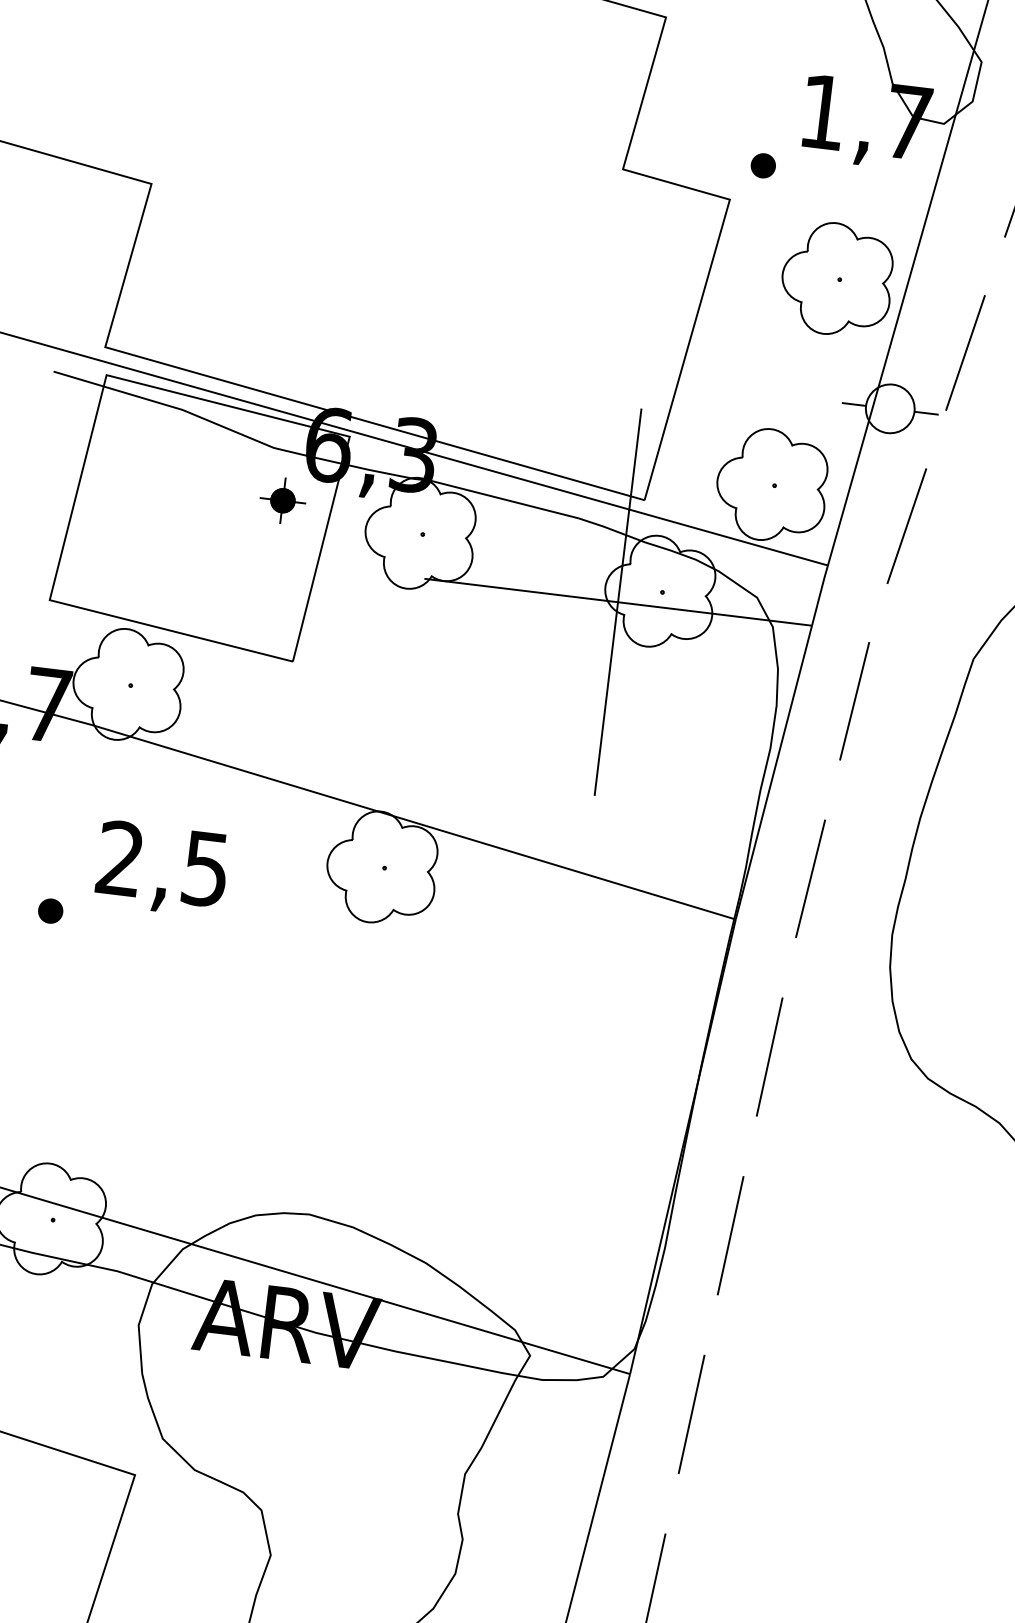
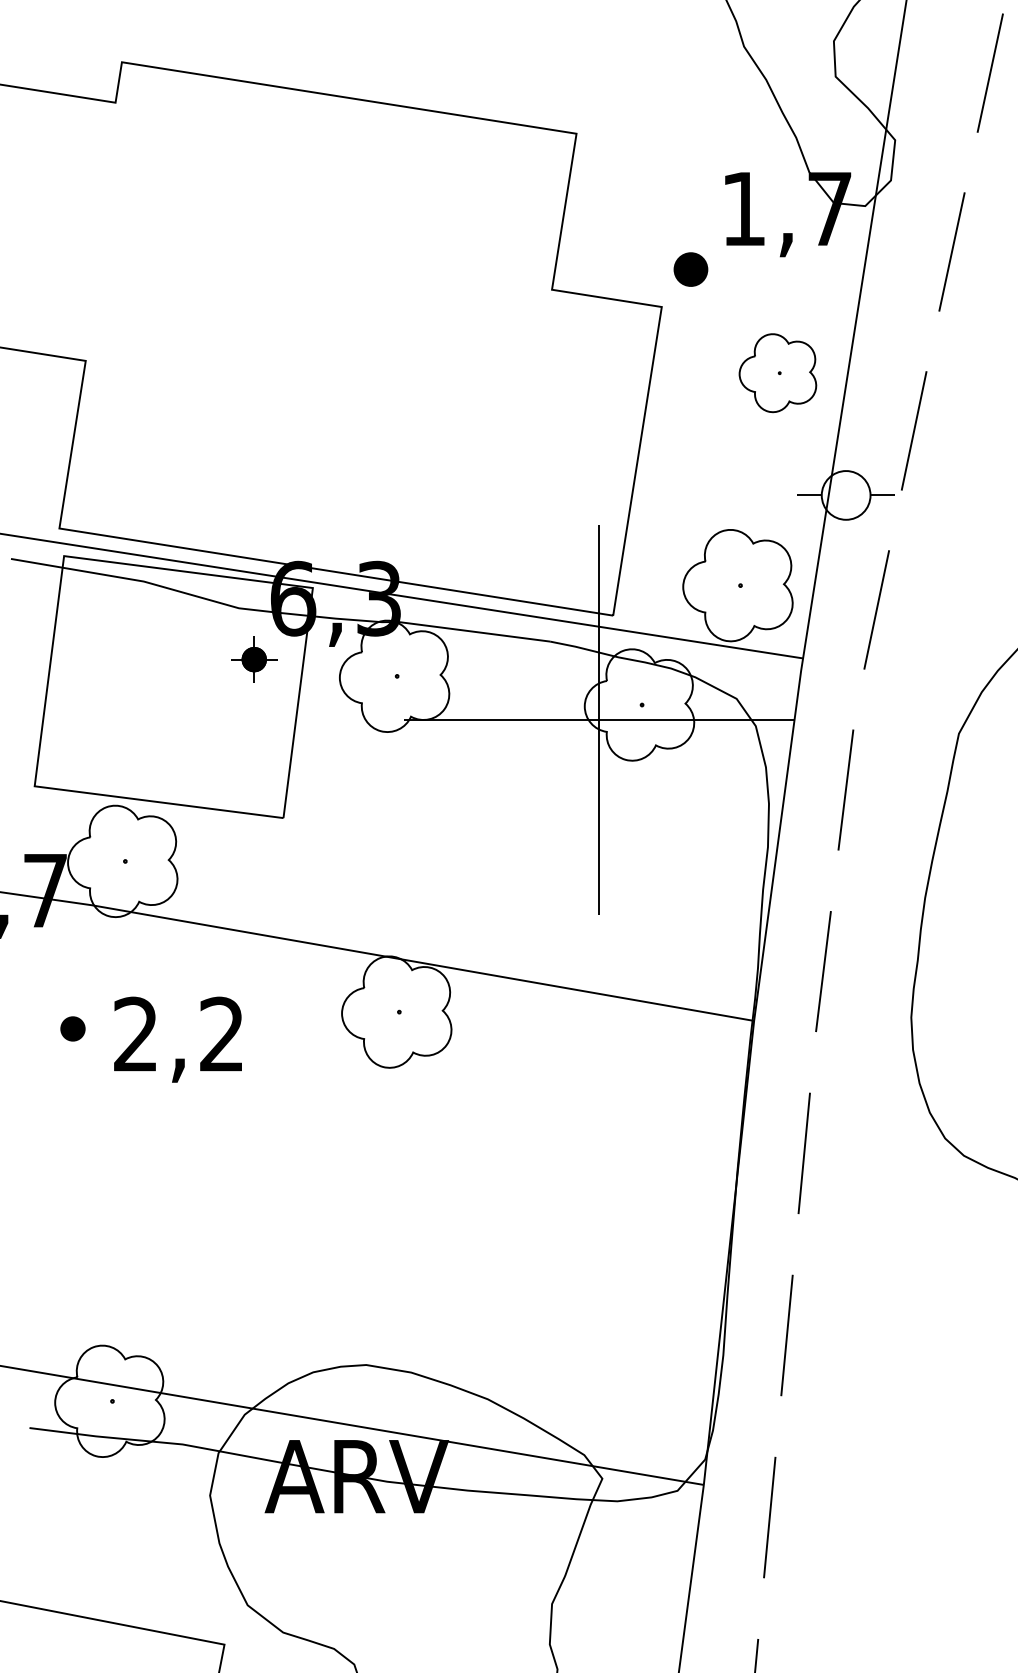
part: (763, 164) -> (690, 268), size x1.4
part: (836, 278) -> (777, 372), size x0.7
text: (205, 868) -> (221, 1034), 2,5 -> 2,2
part: (50, 910) -> (72, 1028), moved

